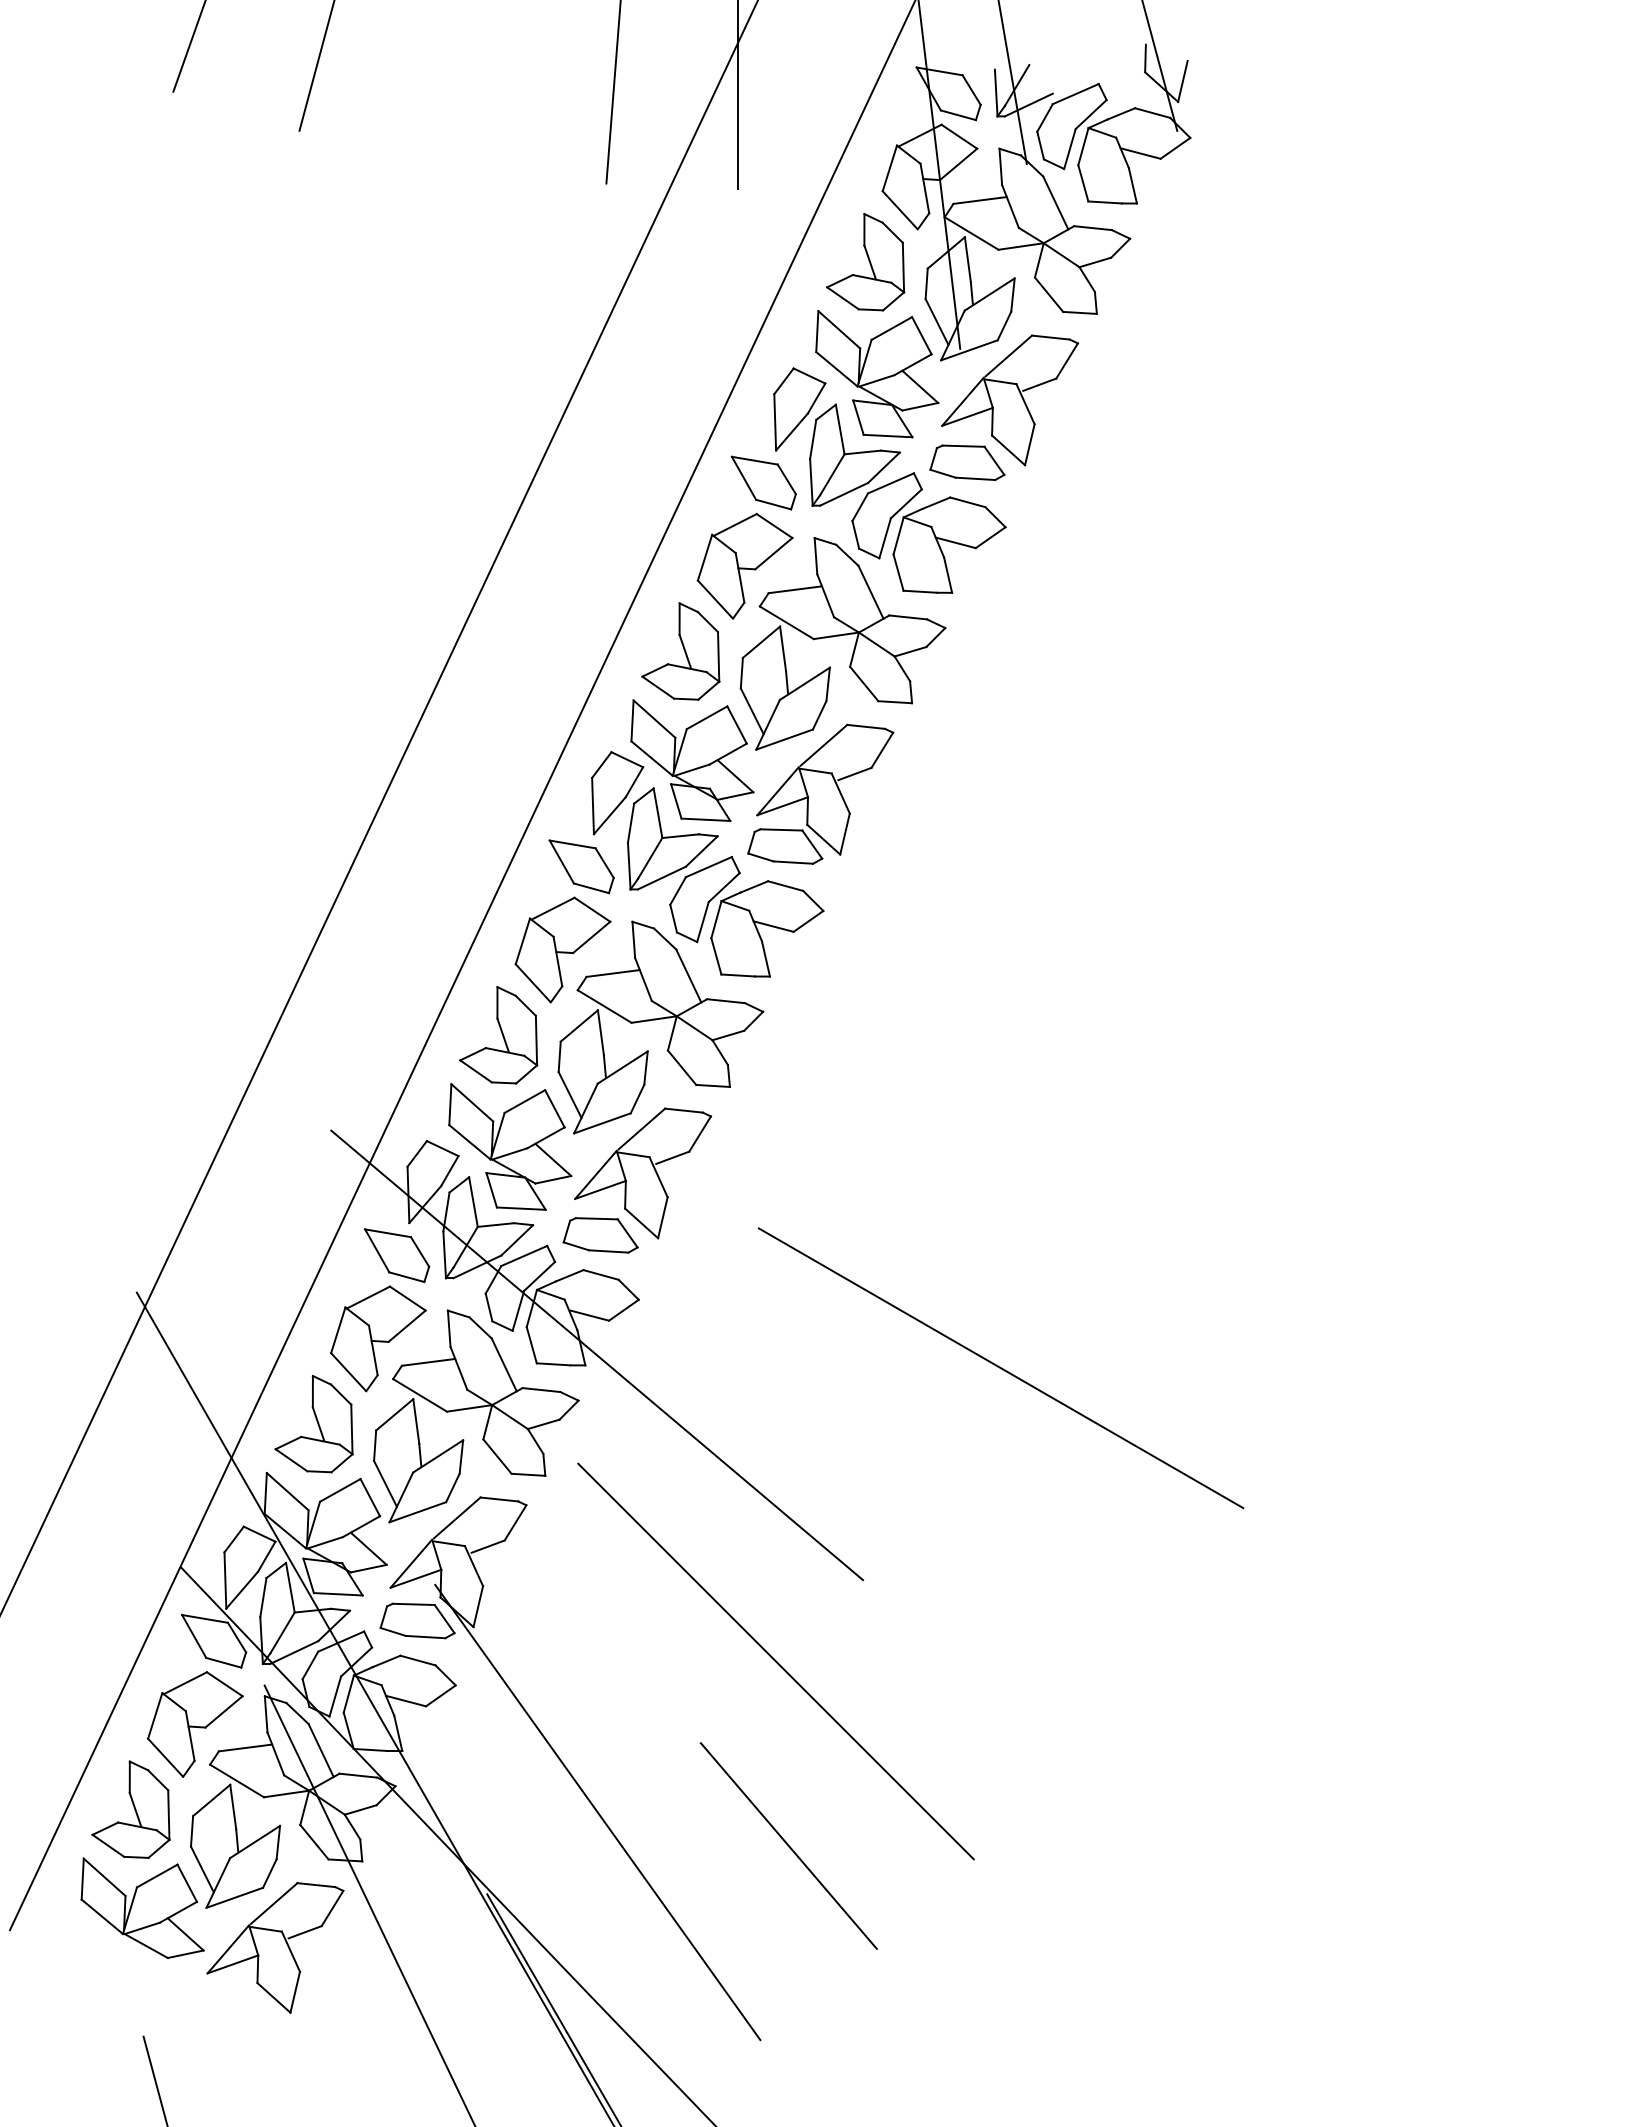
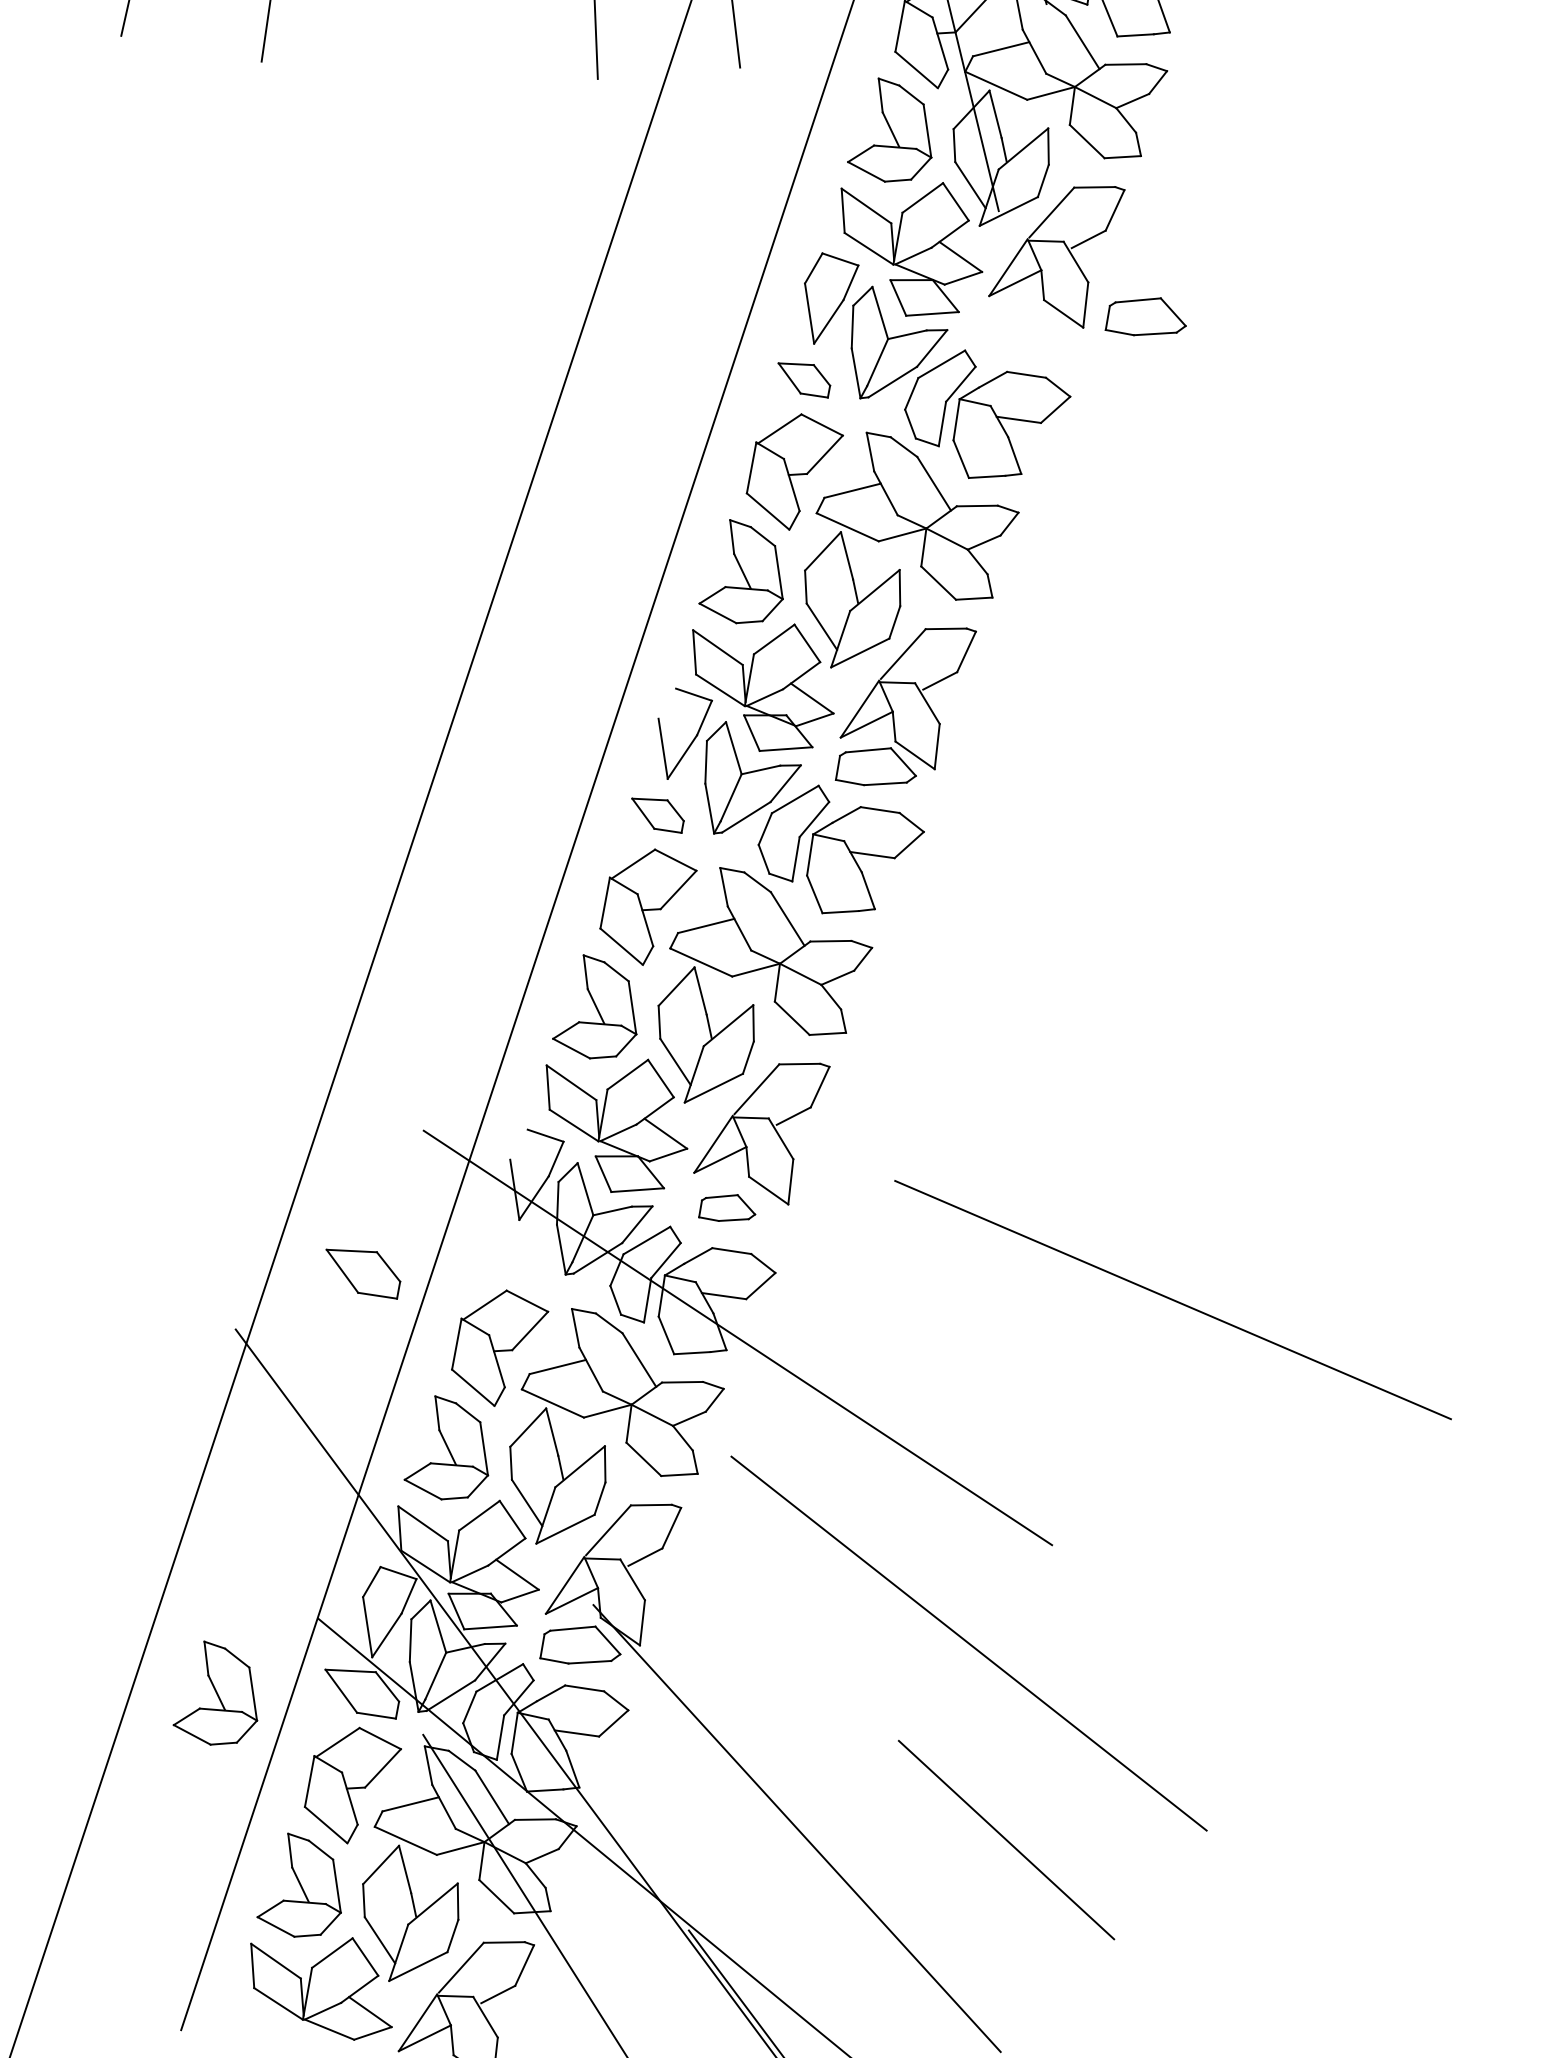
part: (967, 462) -> (1144, 317), moved
part: (763, 482) -> (804, 379), size x0.7
line: (601, 764) -> (666, 703), removed
part: (581, 866) -> (658, 815), size x0.7
line: (416, 1153) -> (518, 1144), removed
part: (600, 1235) -> (726, 1208), size x0.7
part: (397, 1255) -> (364, 1273), moved
part: (74, 1624) -> (211, 1693), added

